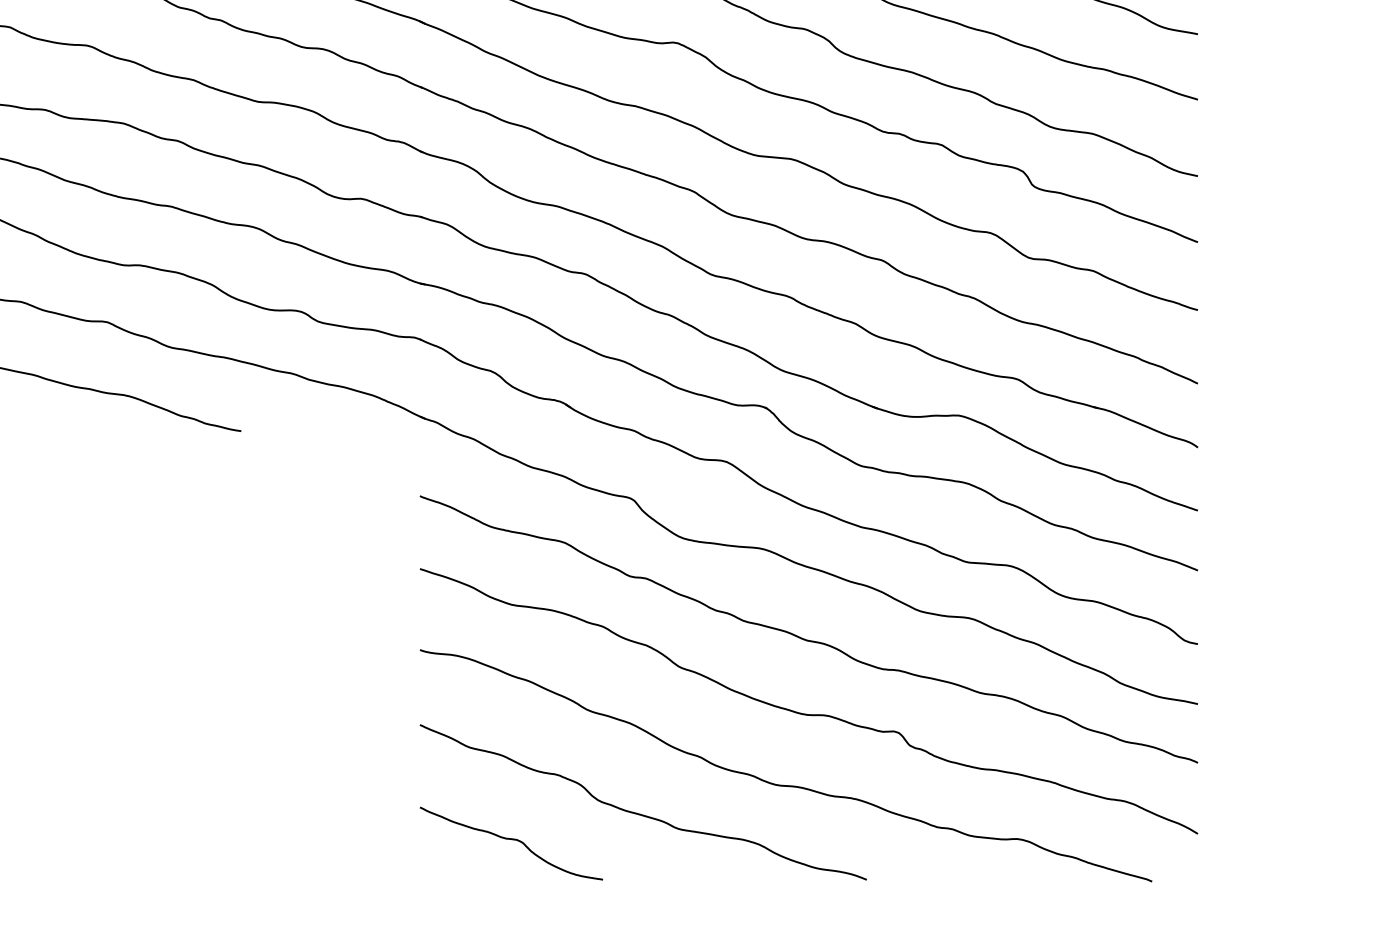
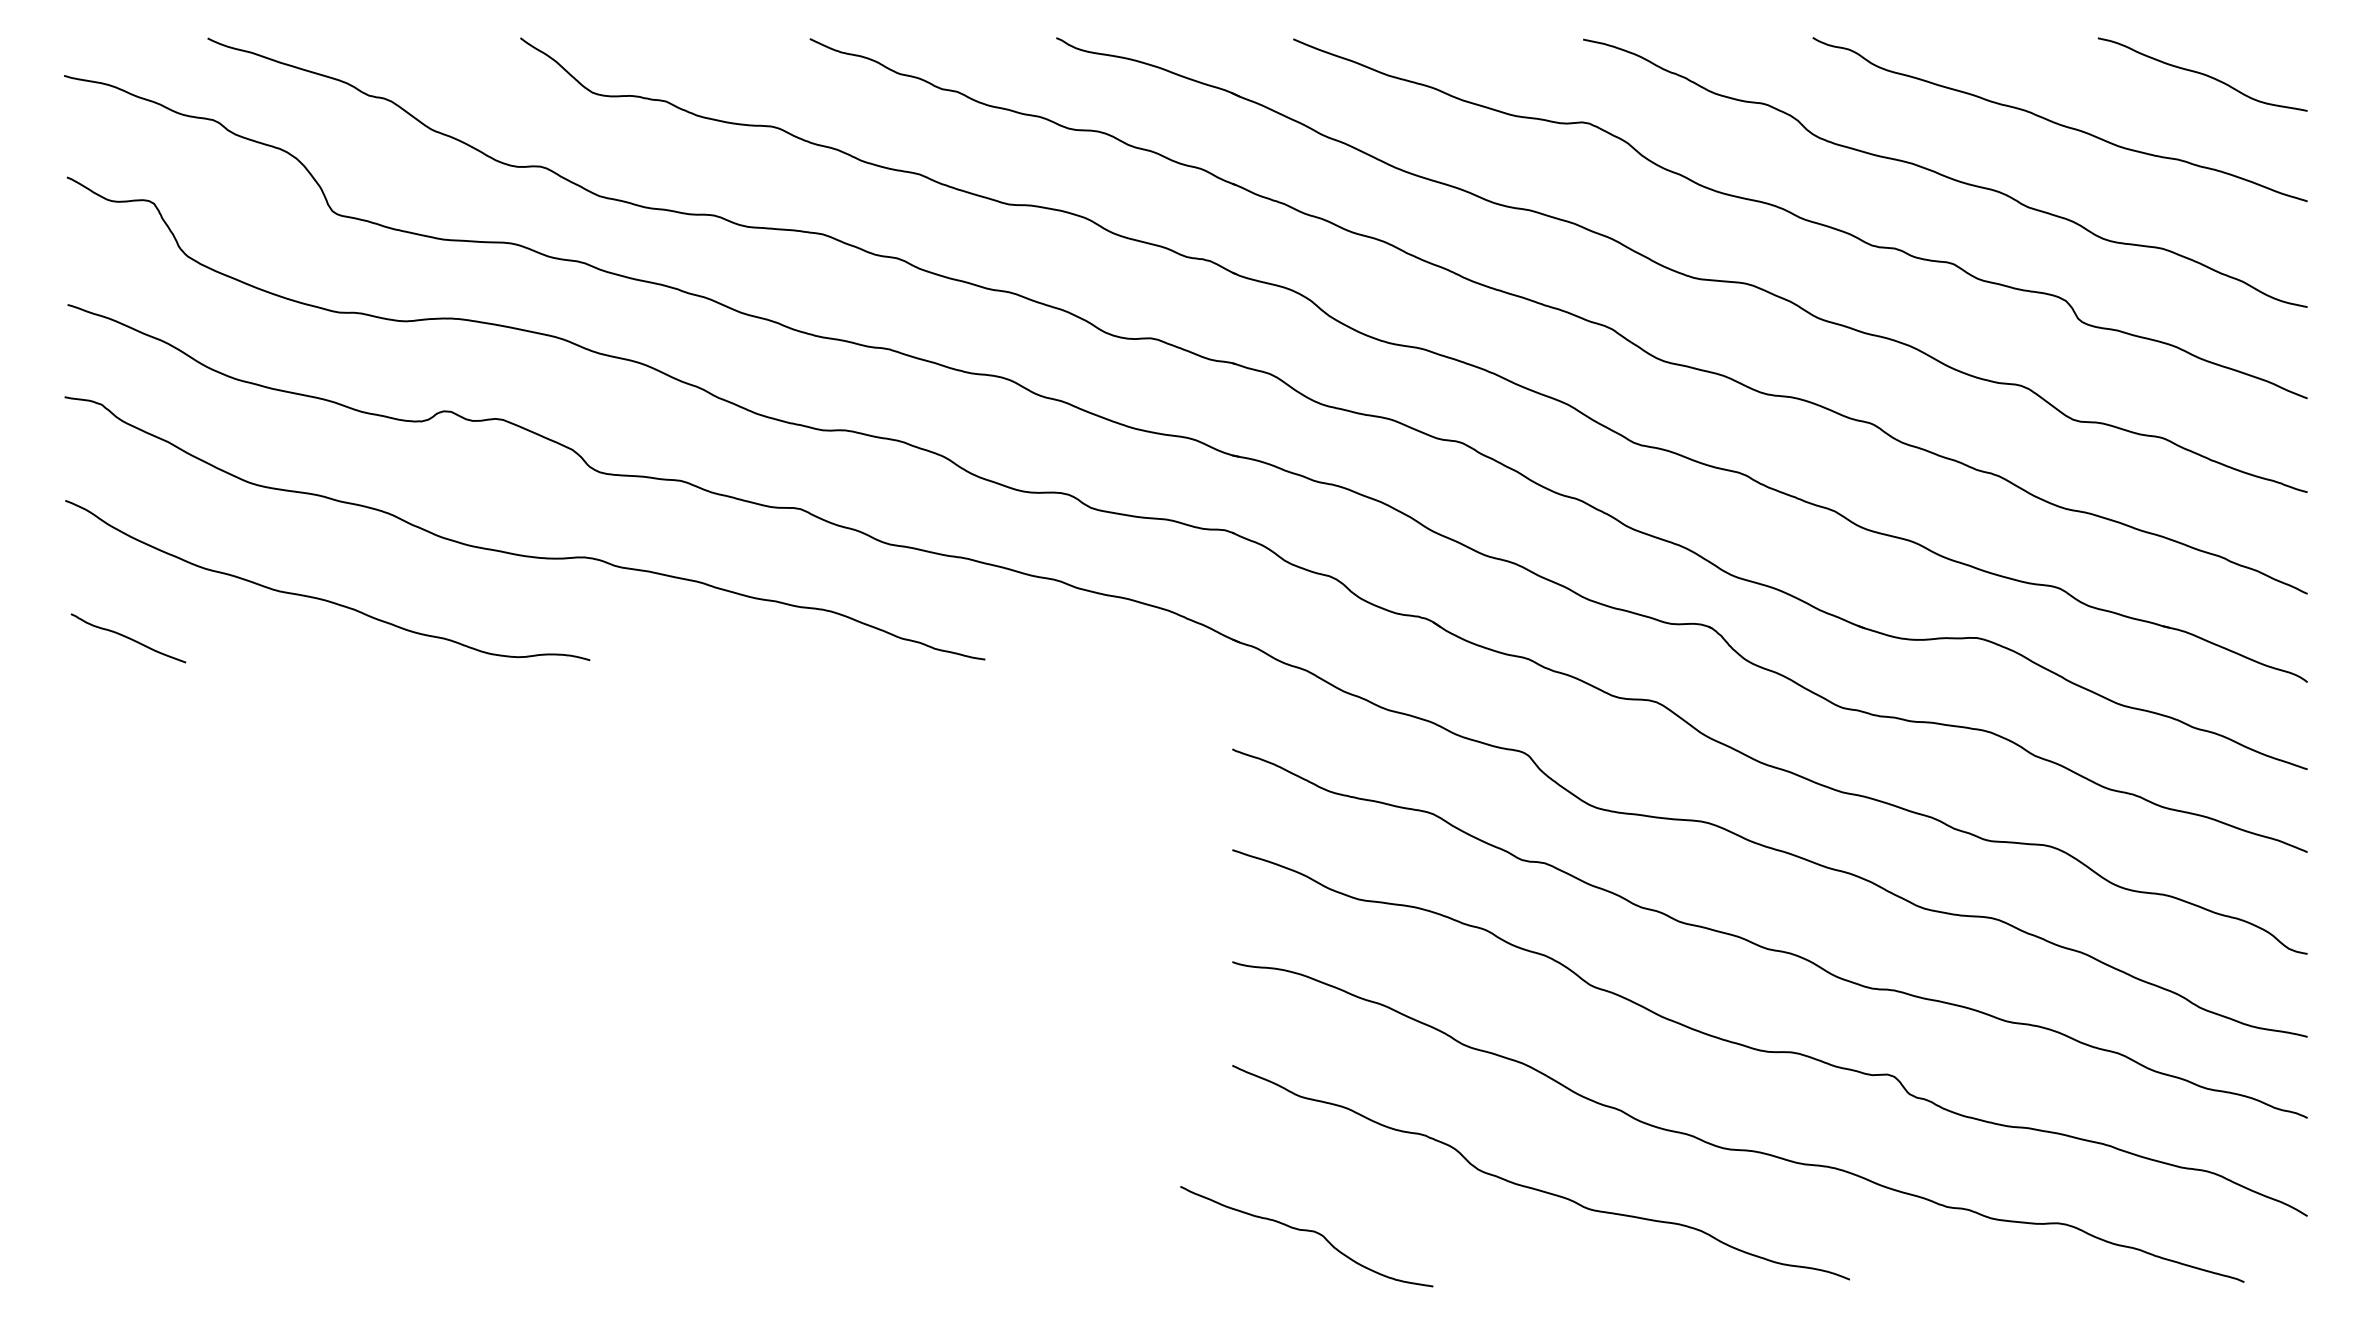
curve: (511, 839) -> (1306, 1231), moved

